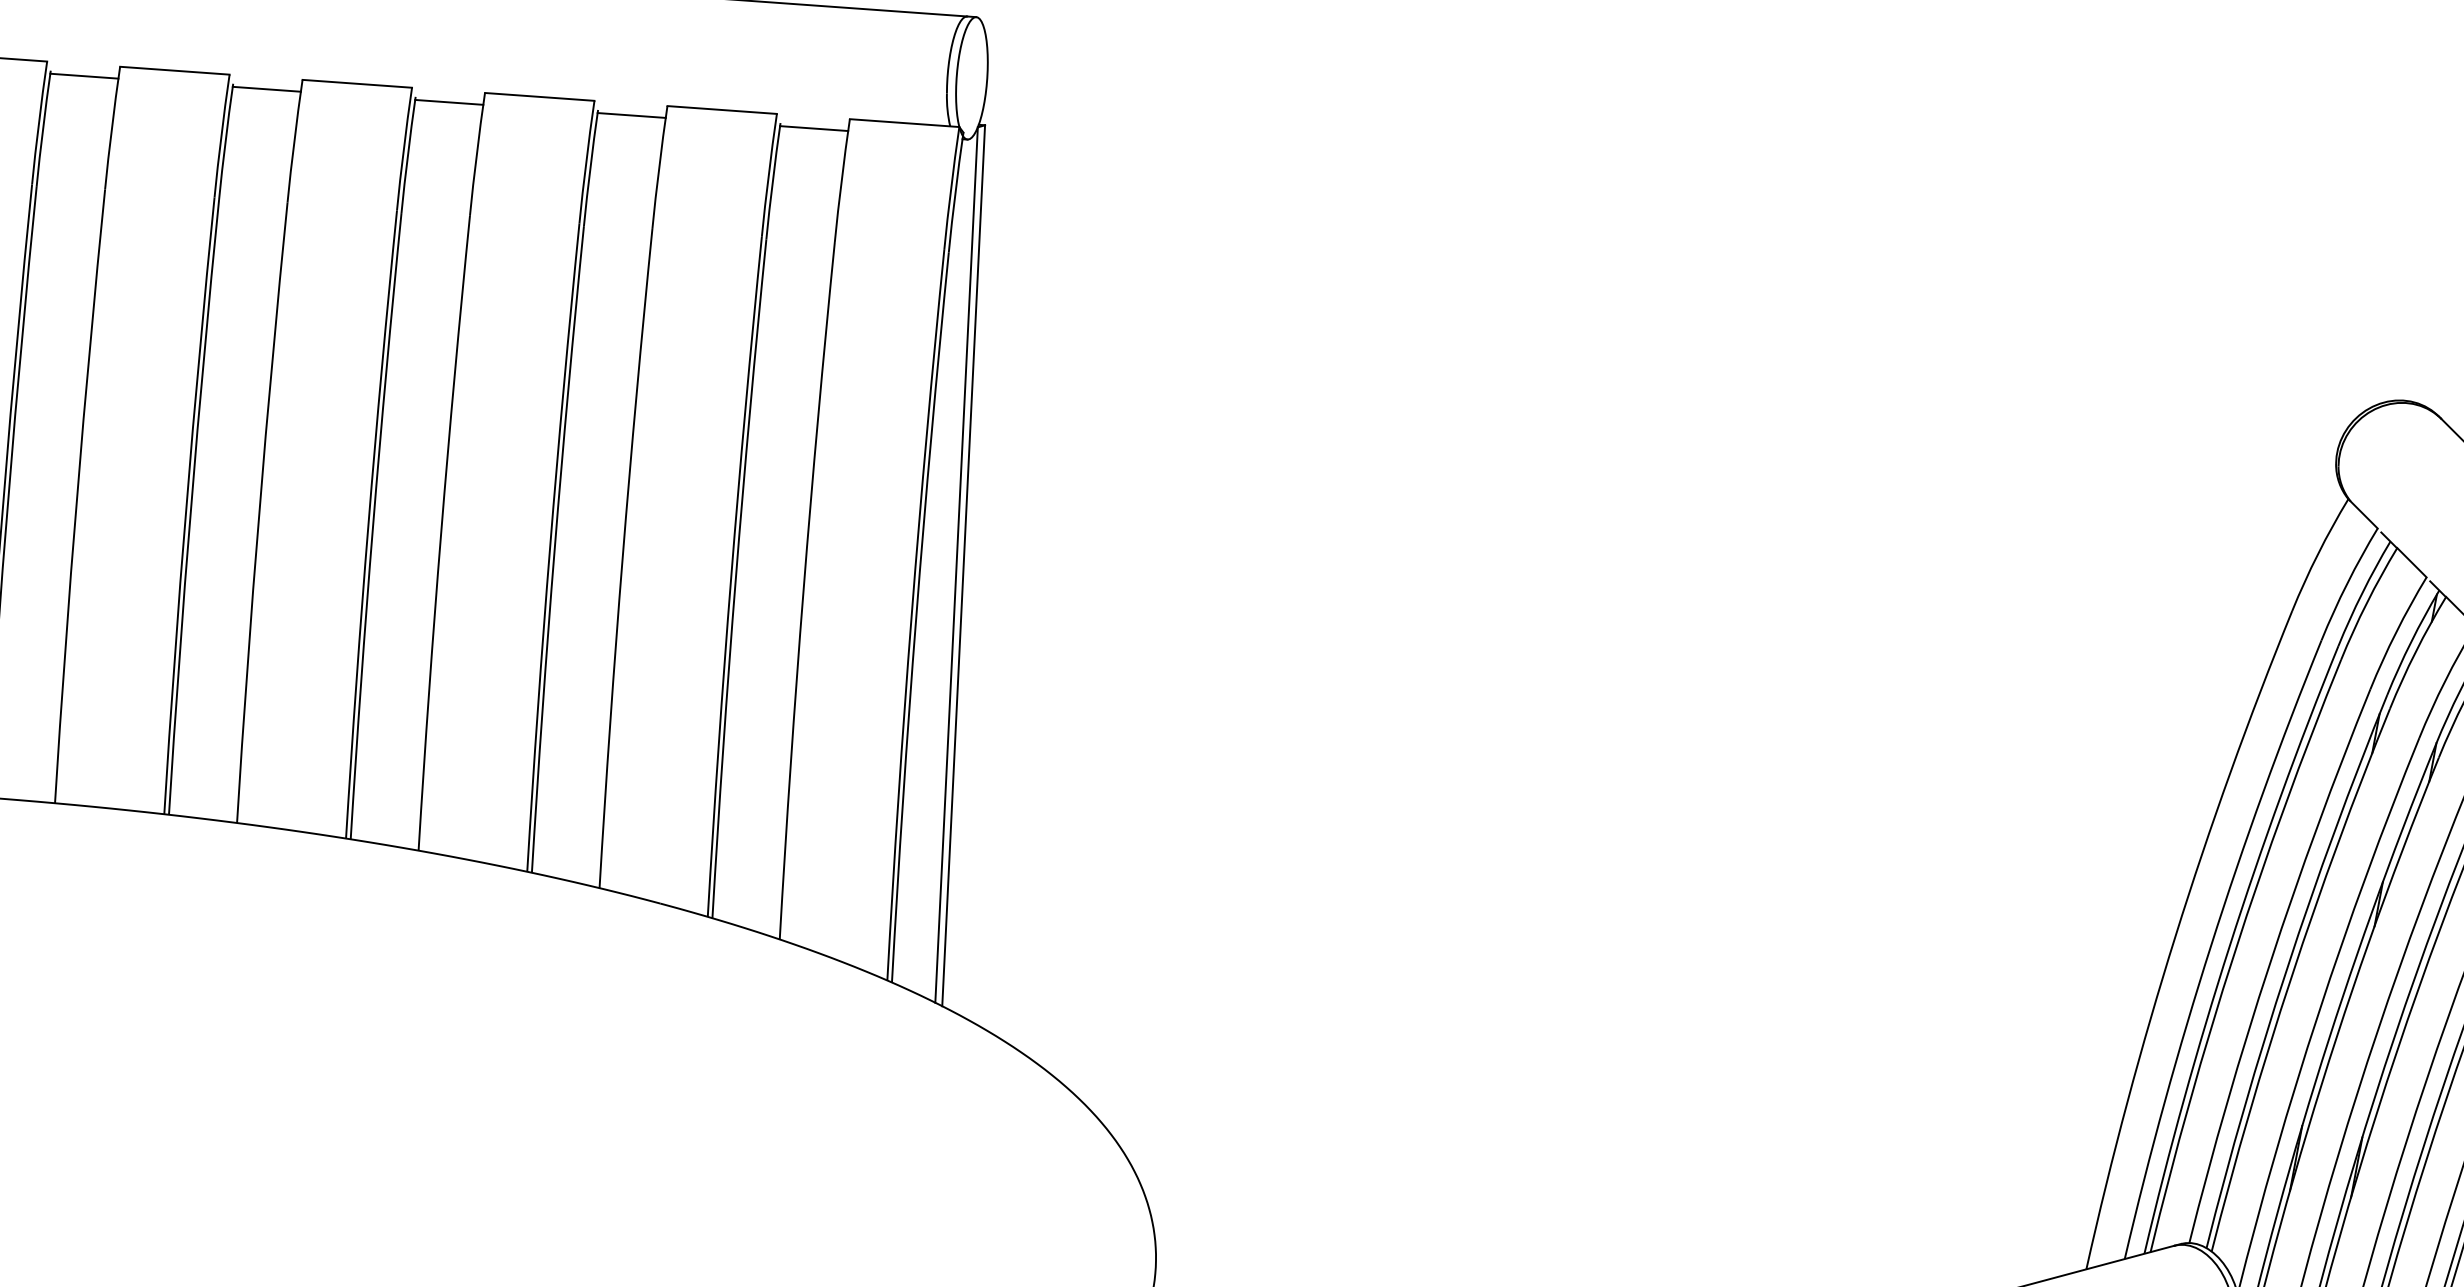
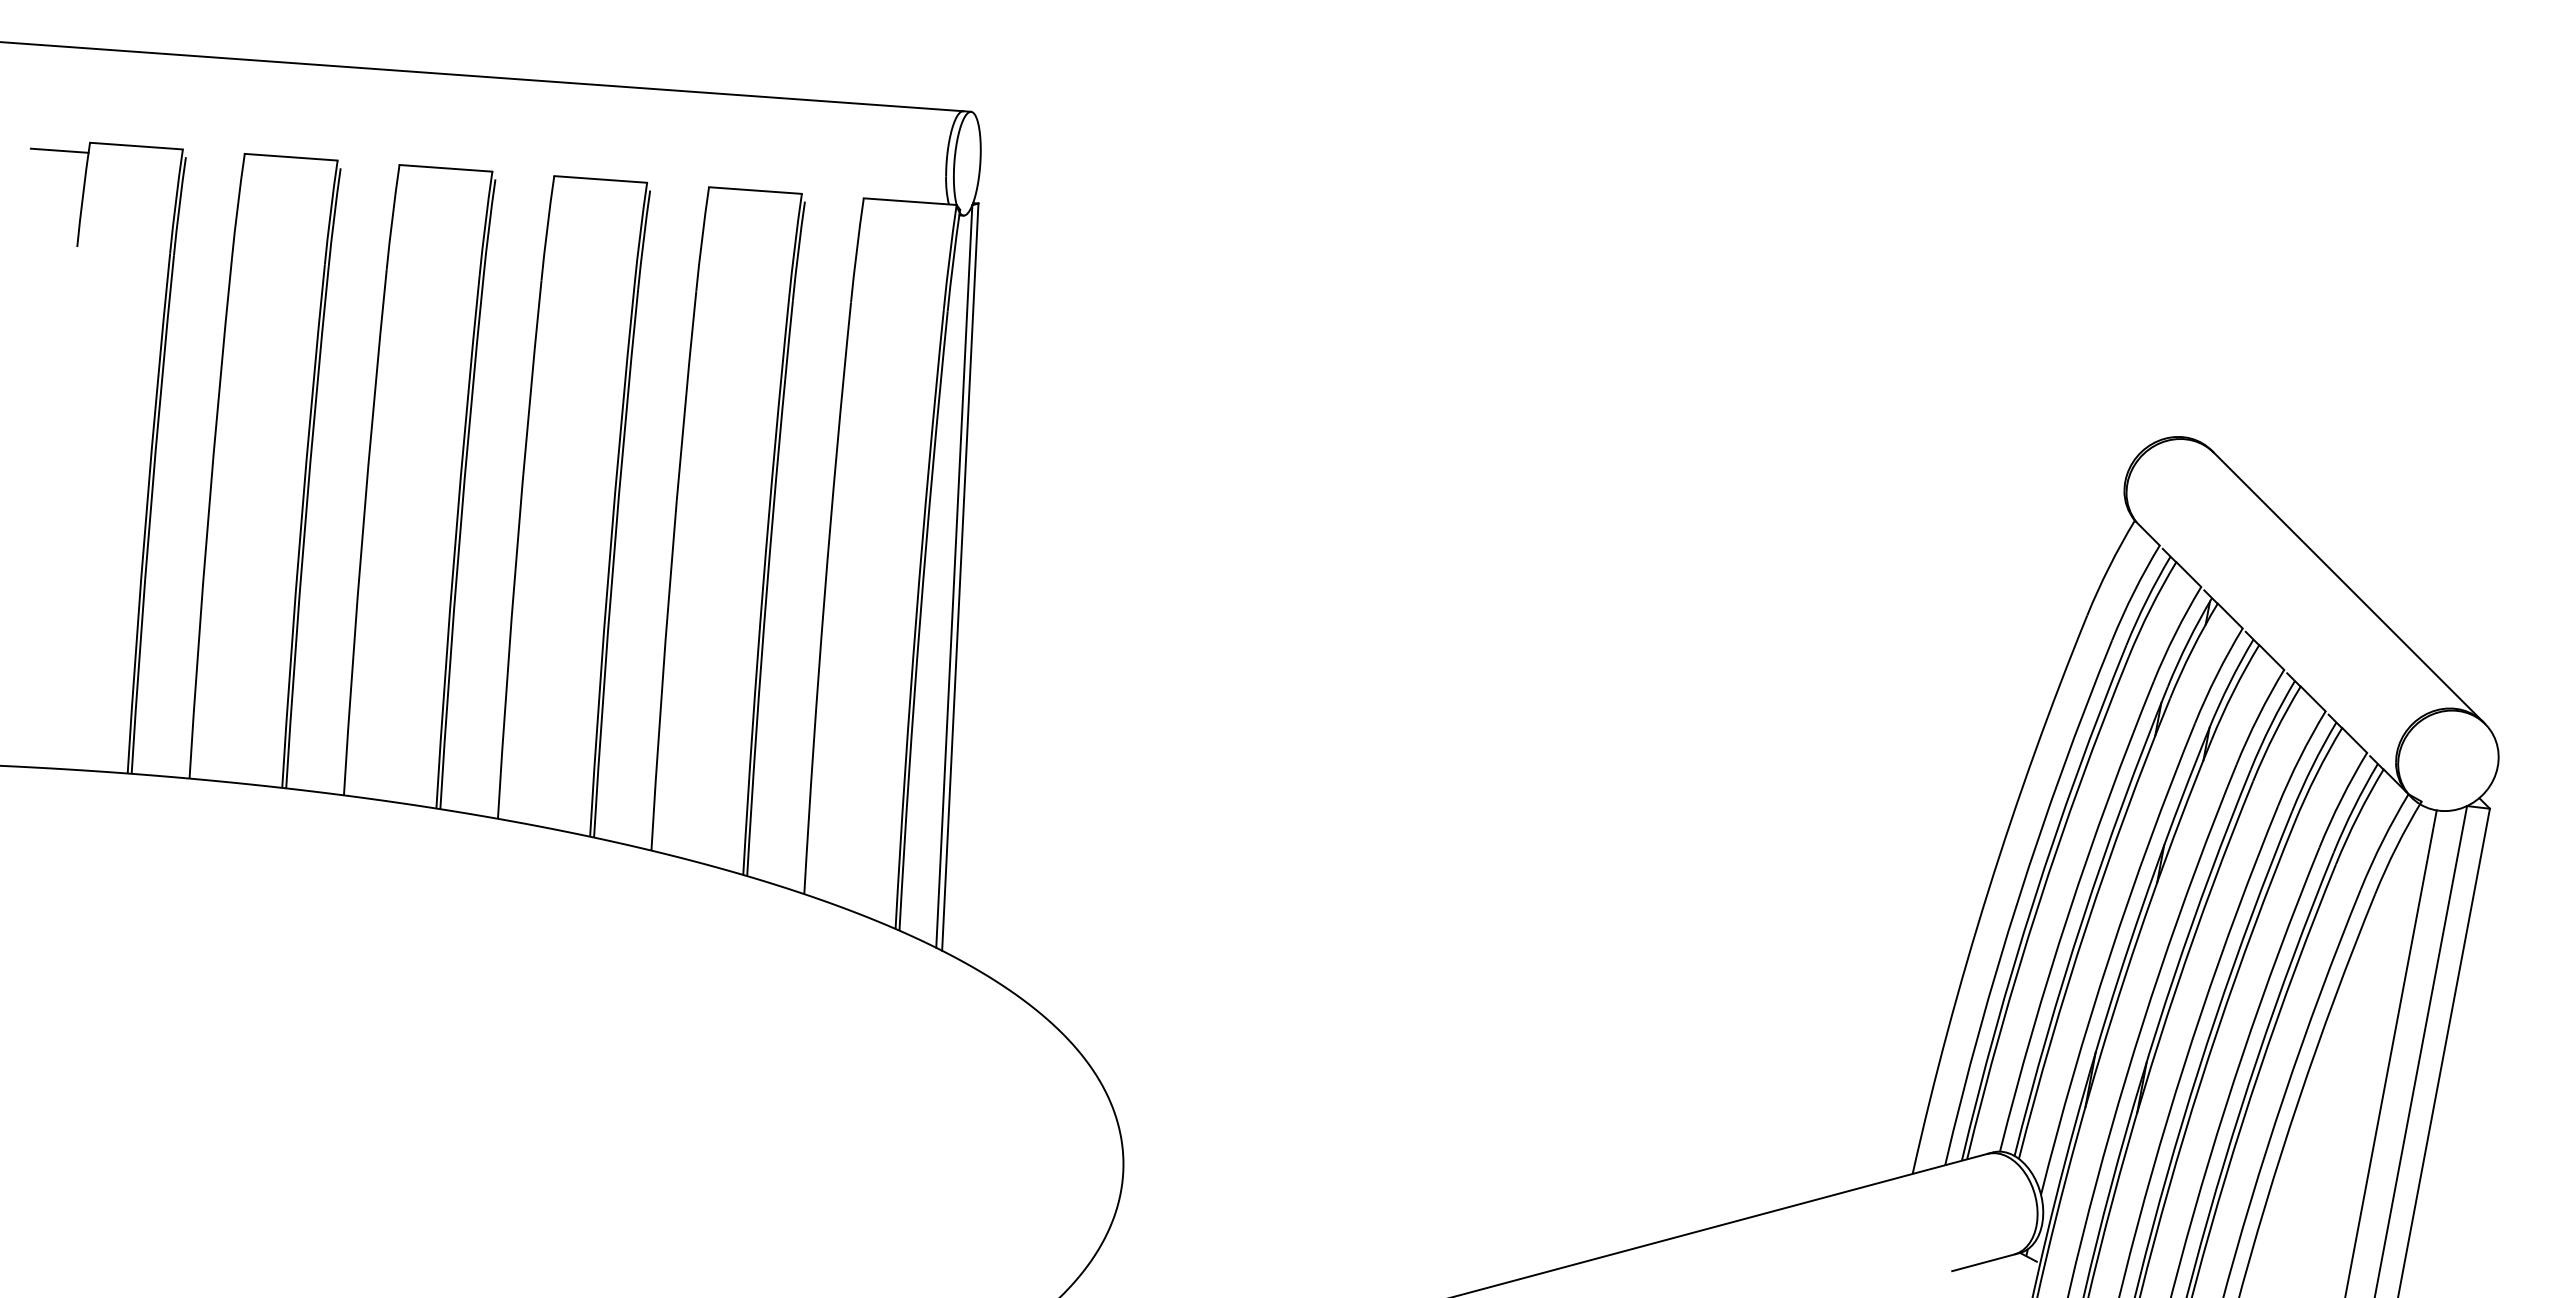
line: (84, 75) -> (214, 161), removed
line: (267, 88) -> (369, 172), removed
line: (448, 102) -> (523, 184), removed
line: (631, 115) -> (678, 195), removed
line: (814, 128) -> (833, 206), removed

